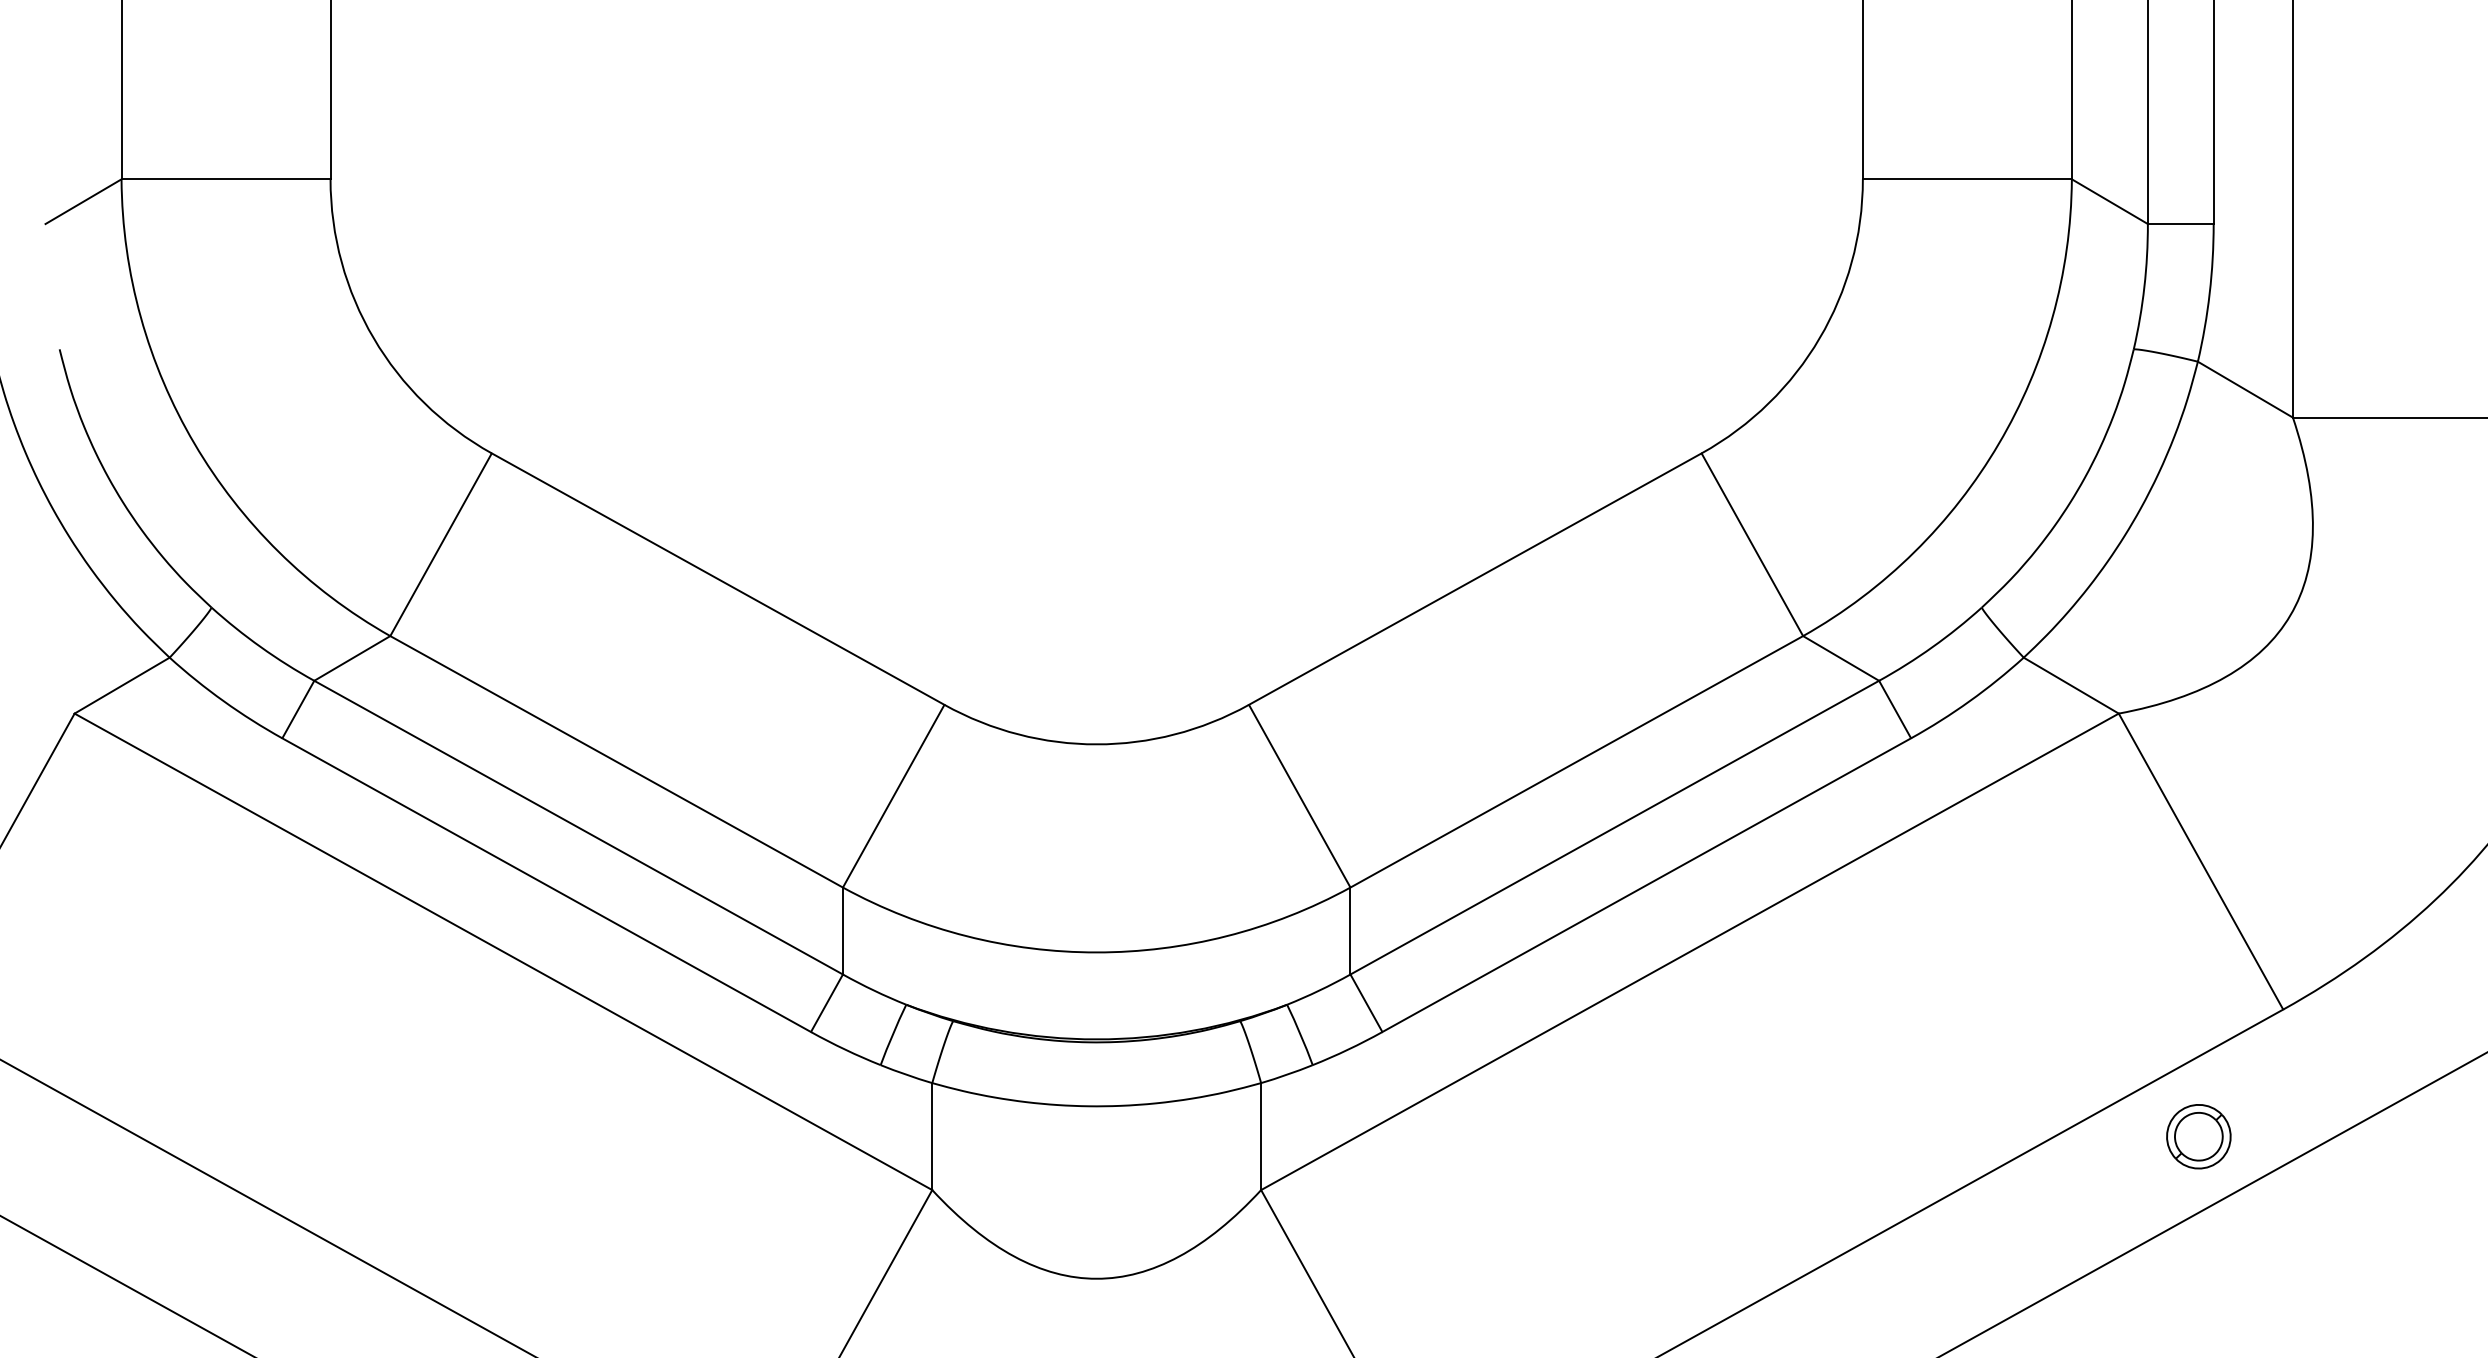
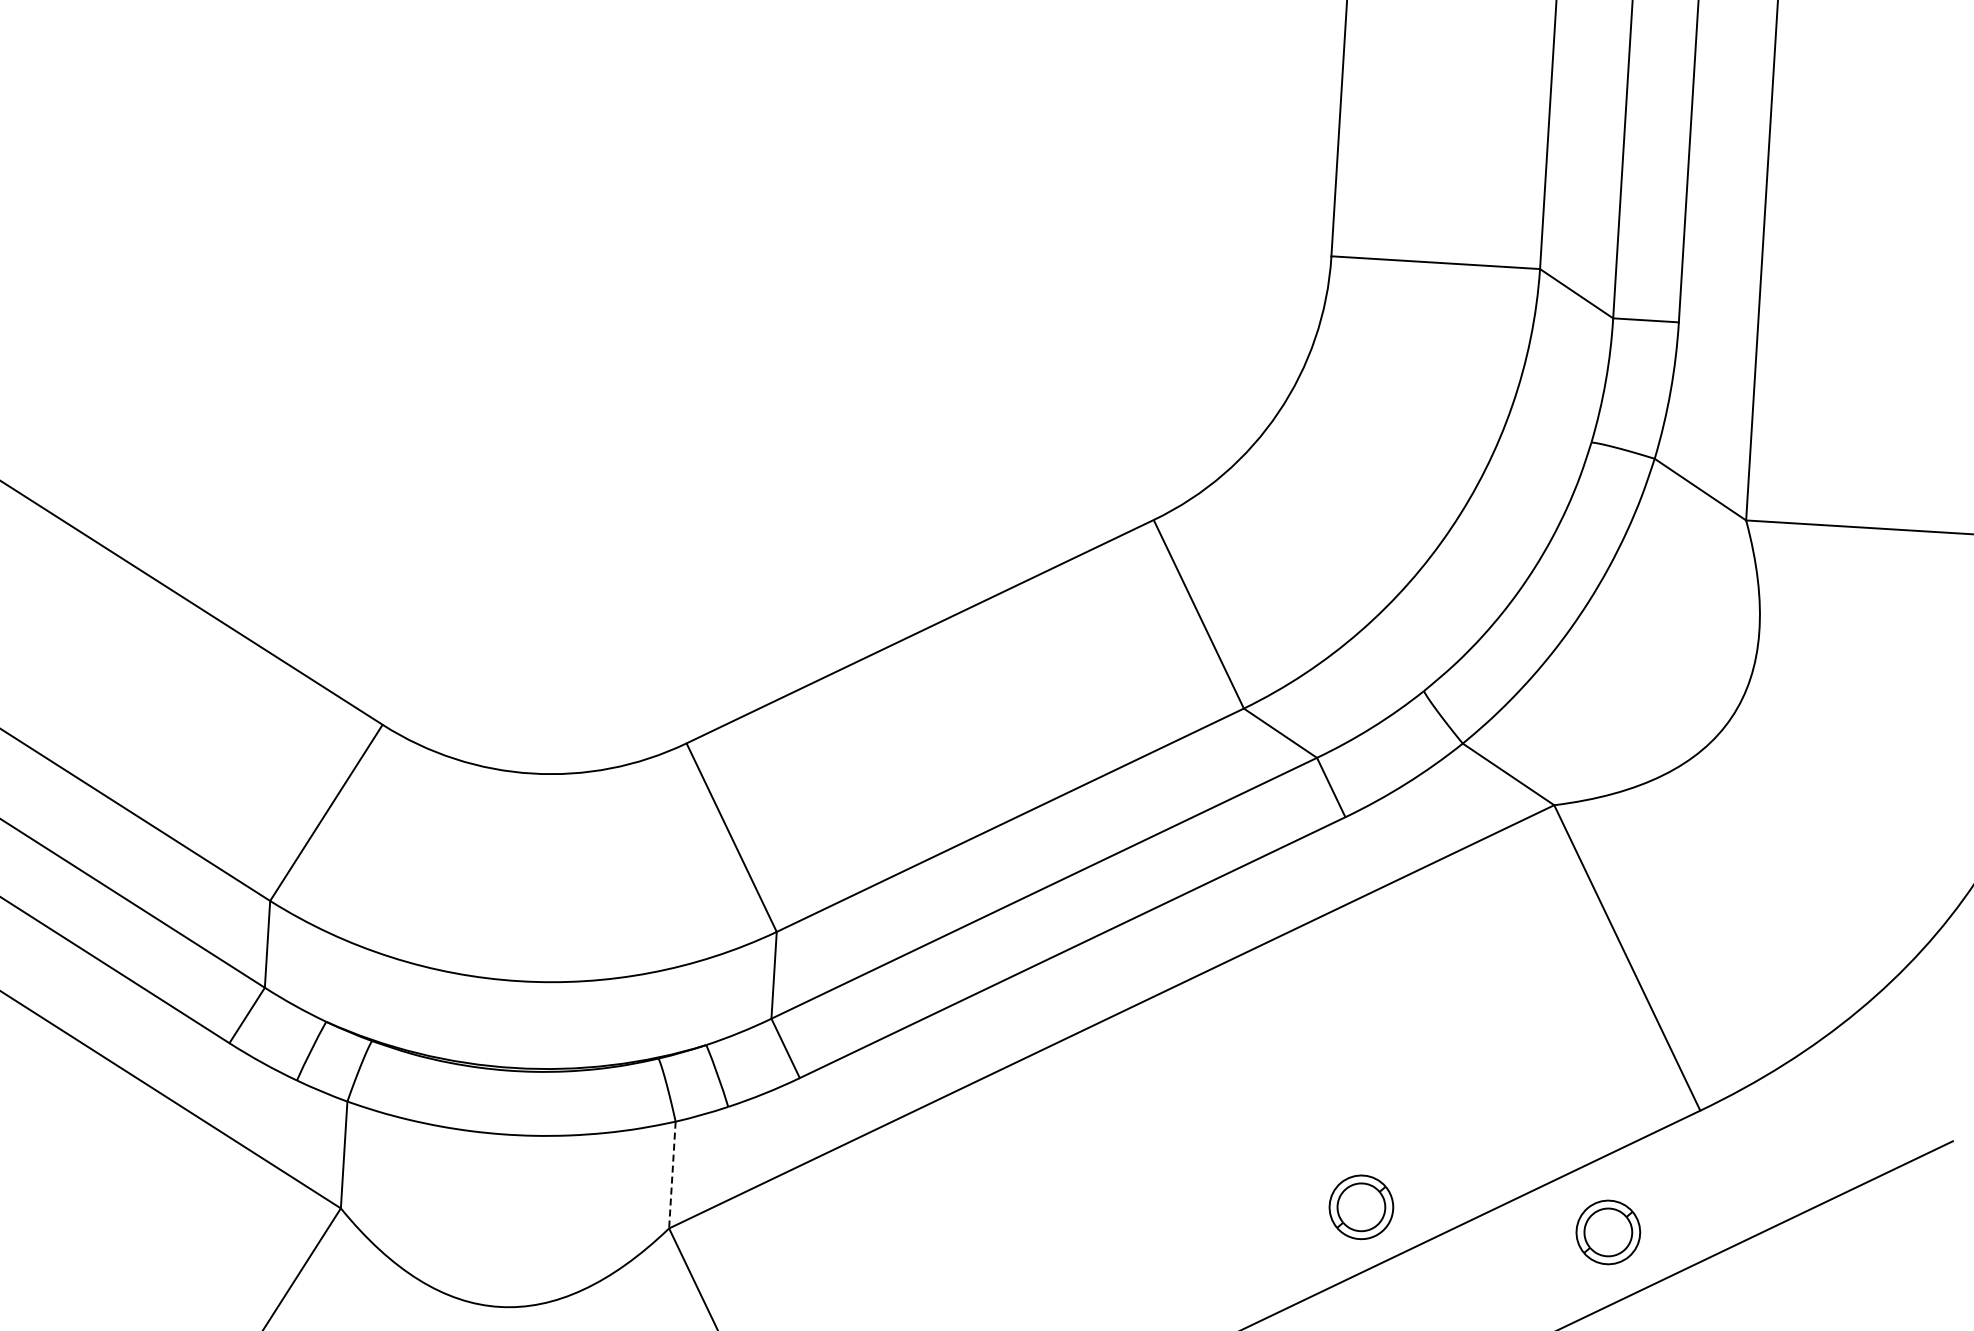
part: (1950, 1126) -> (1361, 1207), added
line: (1261, 1137) -> (672, 1175), solid -> dashed

